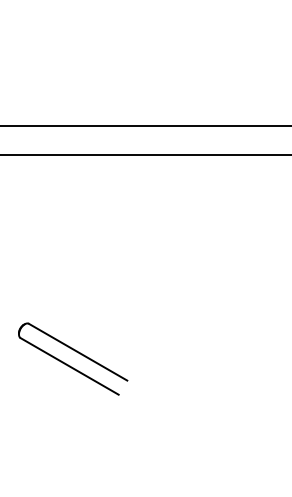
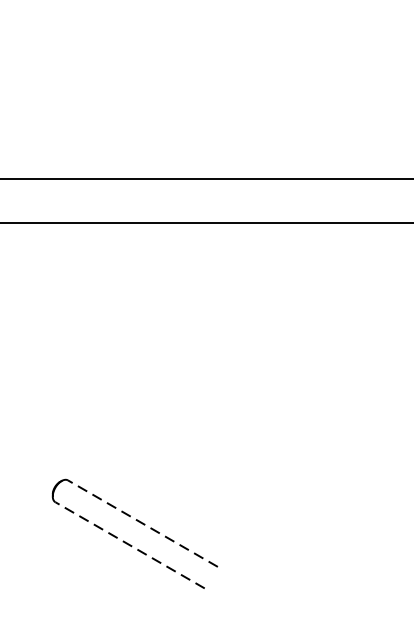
line: (78, 352) -> (143, 524), solid -> dashed
line: (69, 366) -> (129, 545), solid -> dashed

